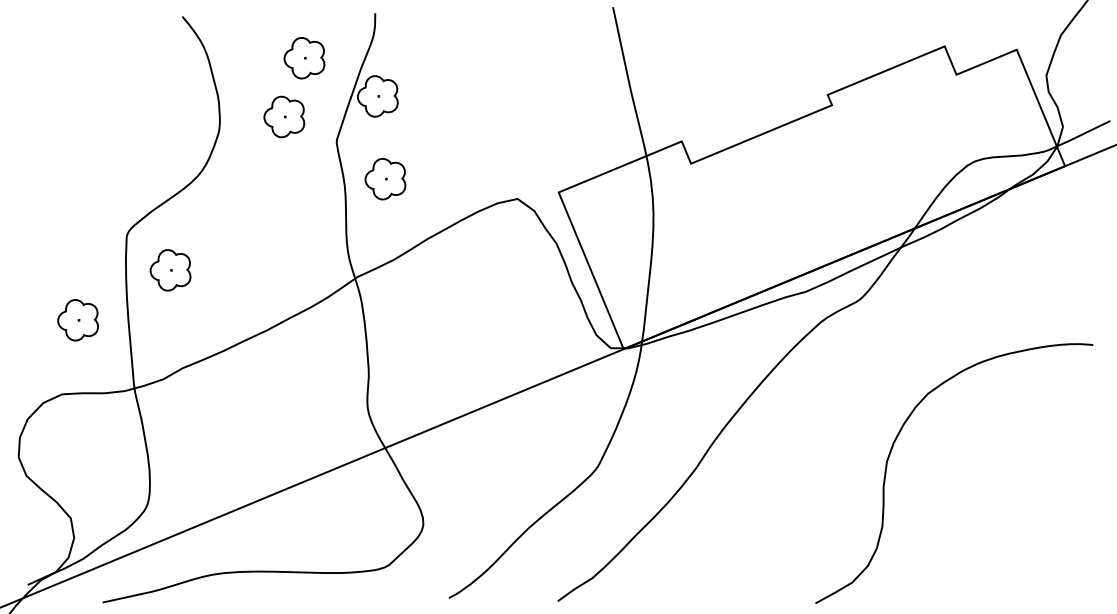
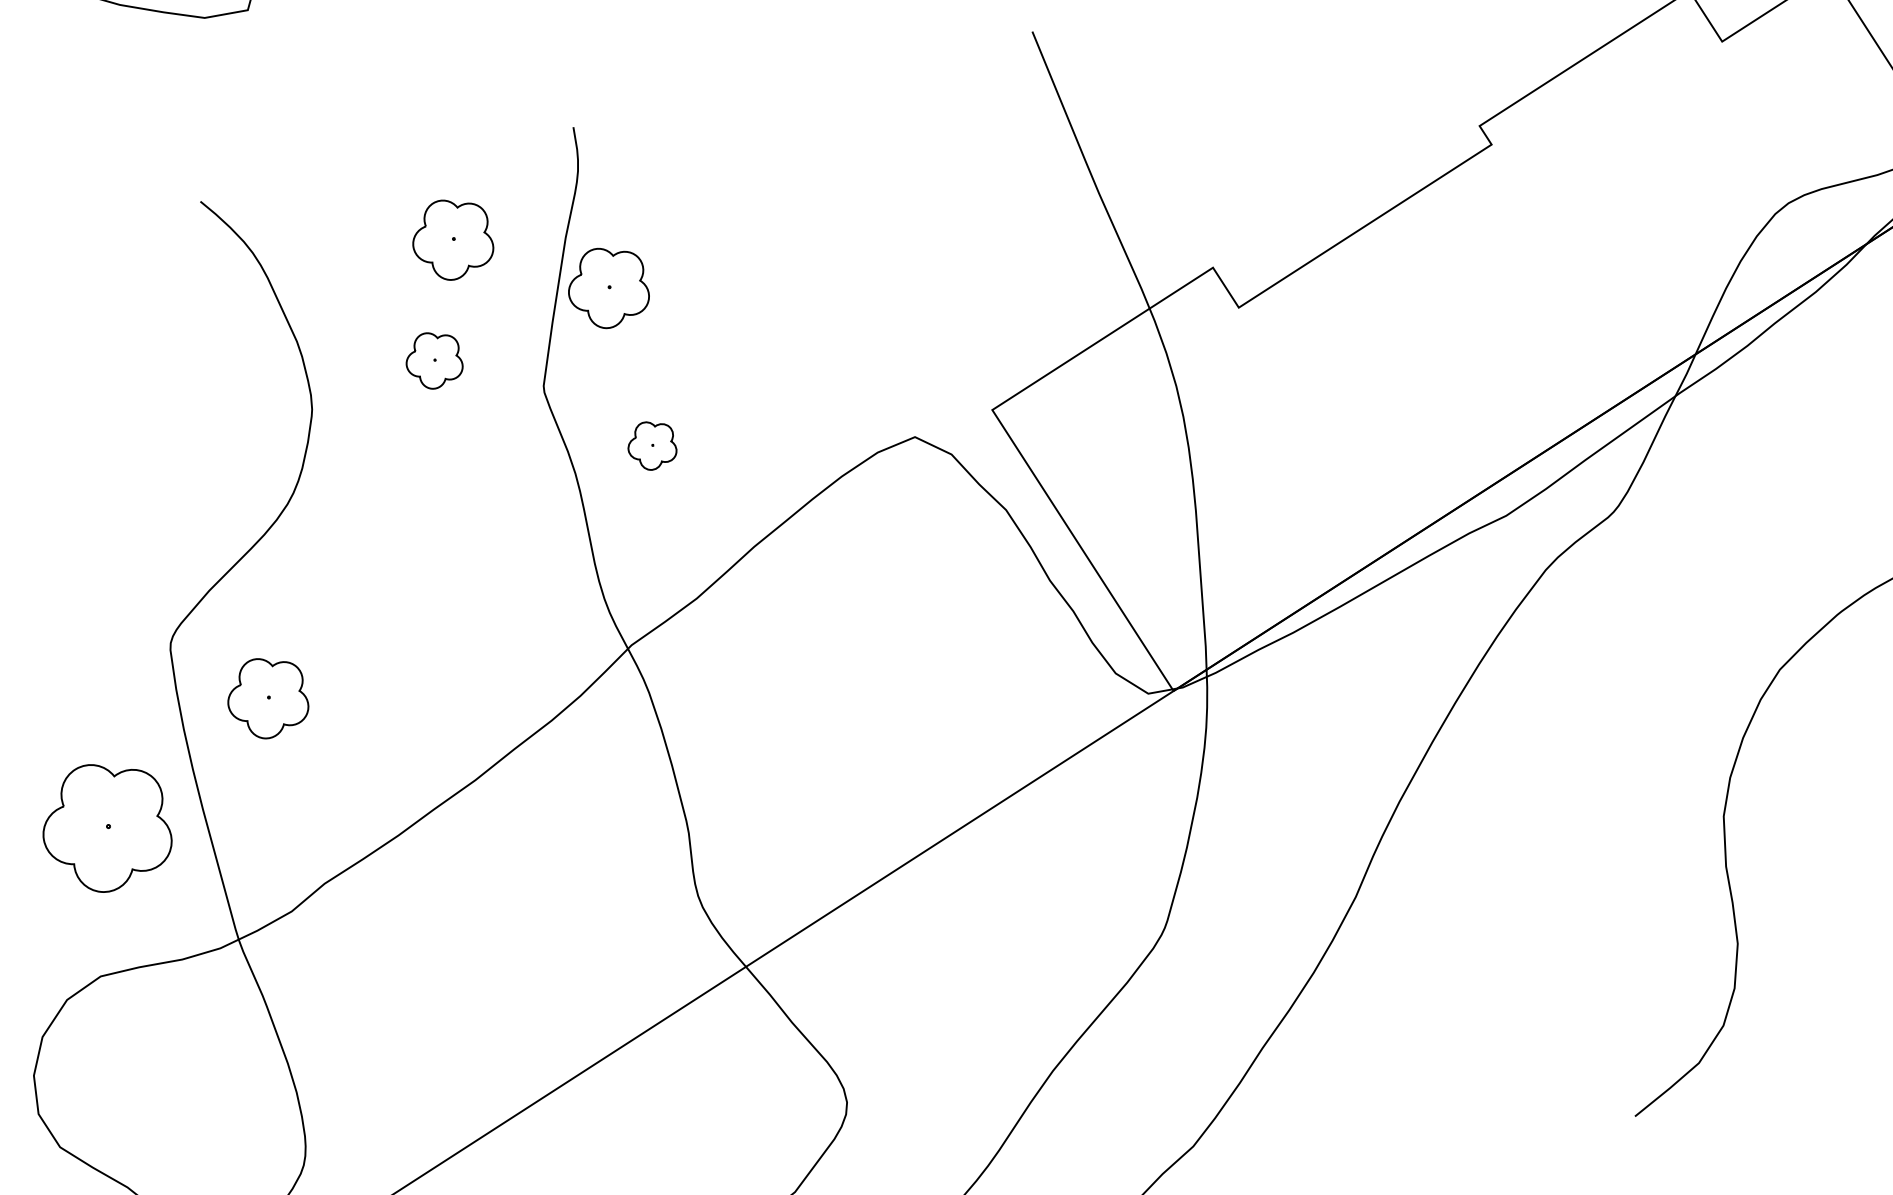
part: (284, 116) -> (433, 359), size x0.7
part: (385, 179) -> (651, 445), size x0.6
part: (77, 320) -> (104, 827), size x1.6

